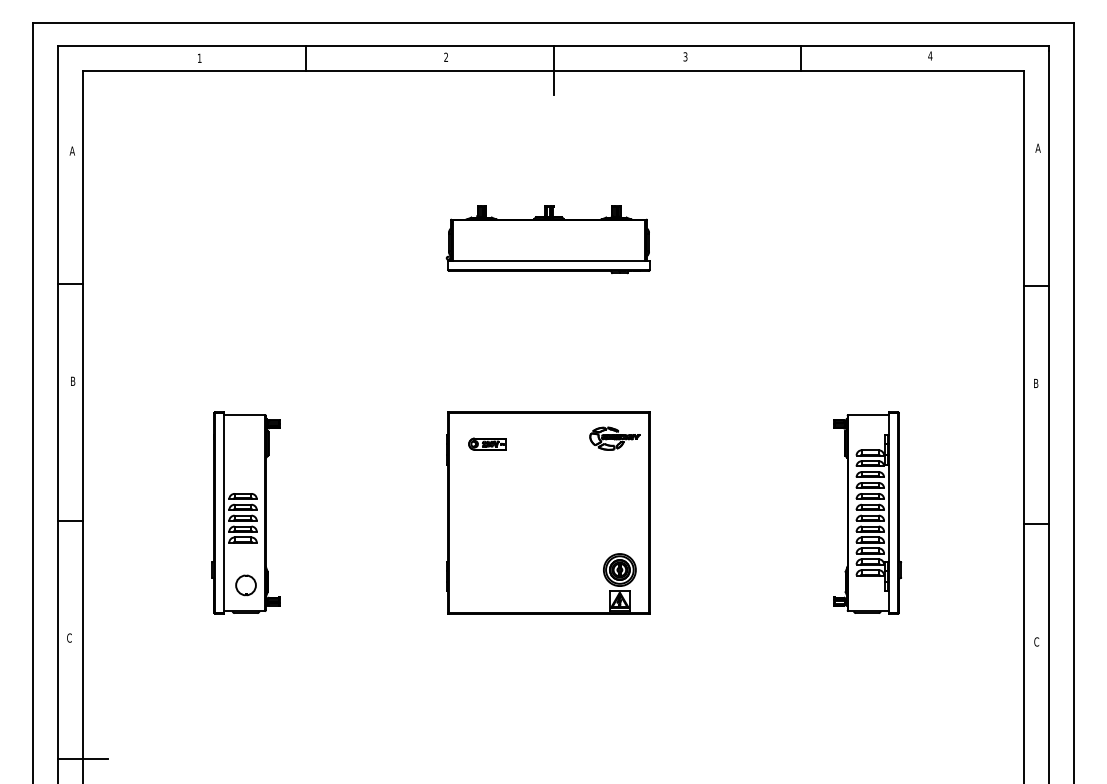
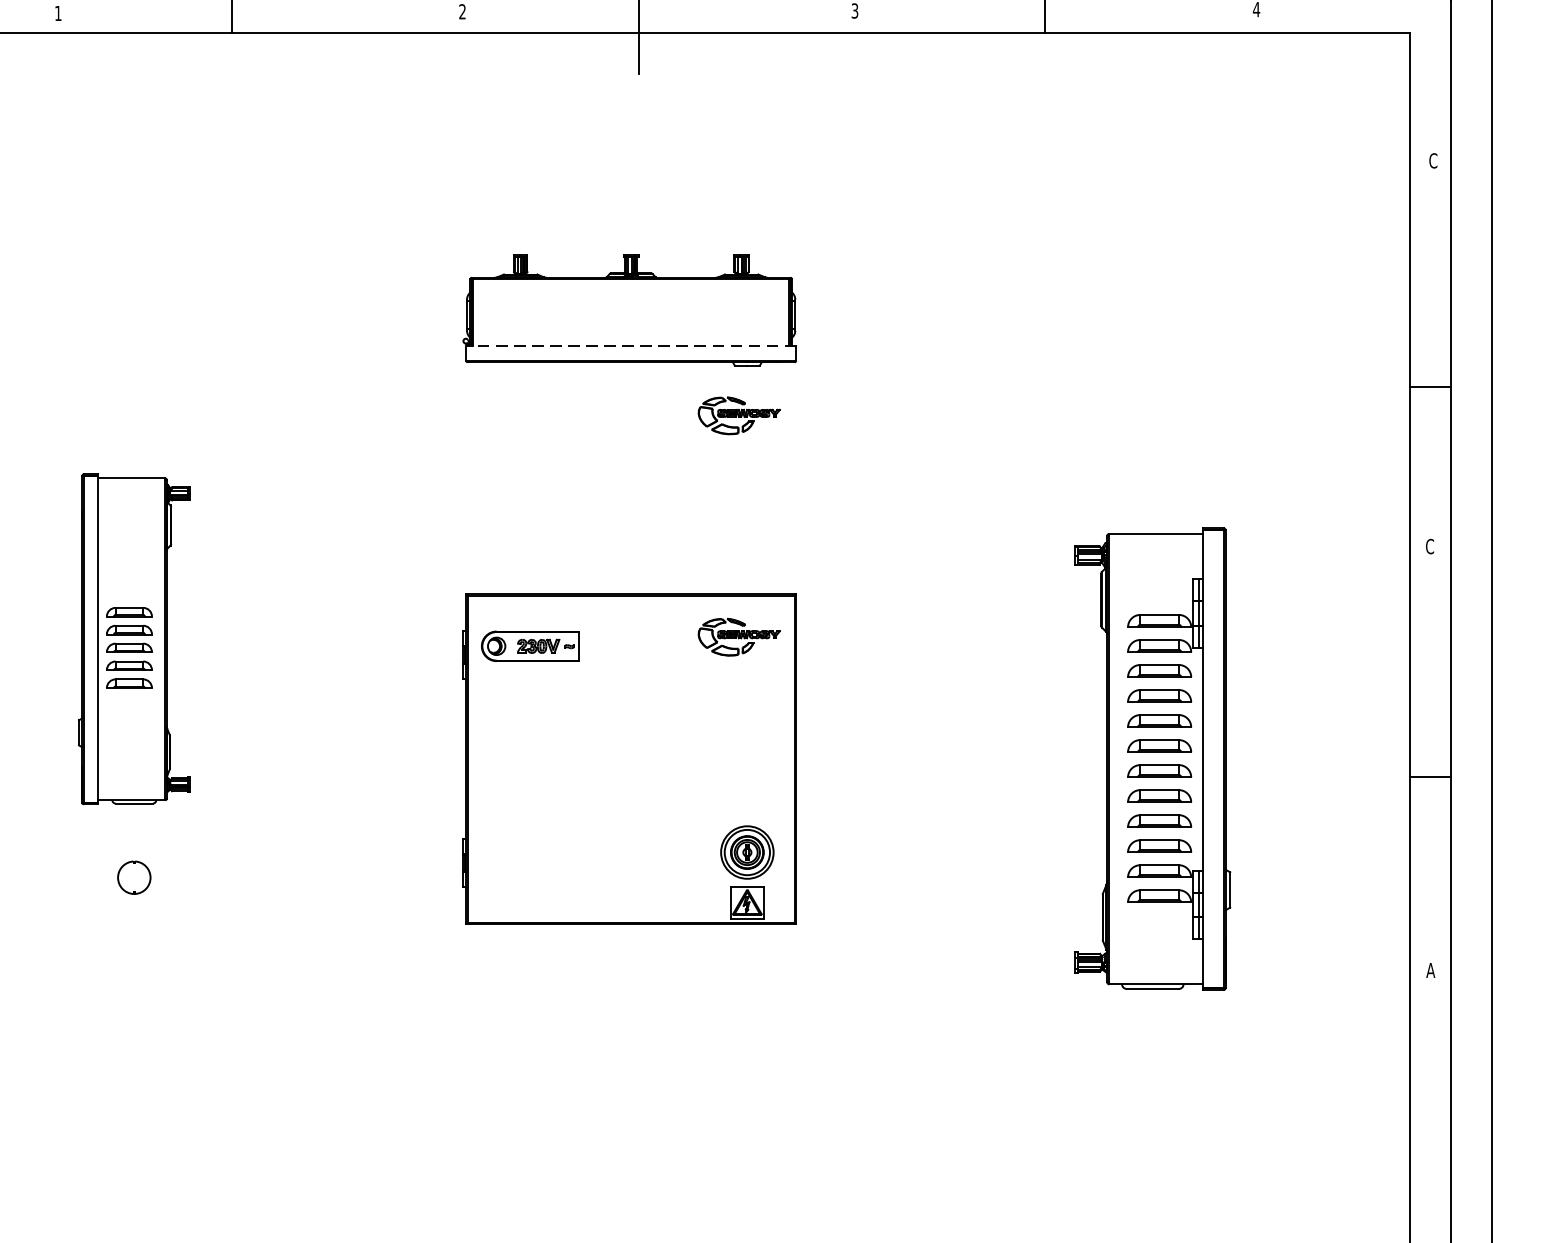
text: (1037, 147) -> (1432, 159), A -> C
line: (549, 261) -> (631, 346), solid -> dashed
part: (614, 303) -> (738, 415), added
text: (1035, 383) -> (1428, 546), B -> C
part: (487, 443) -> (530, 645), size x1.6
part: (245, 512) -> (133, 638), moved
part: (867, 512) -> (1153, 758), size x1.4
text: (1036, 641) -> (1430, 969), C -> A

